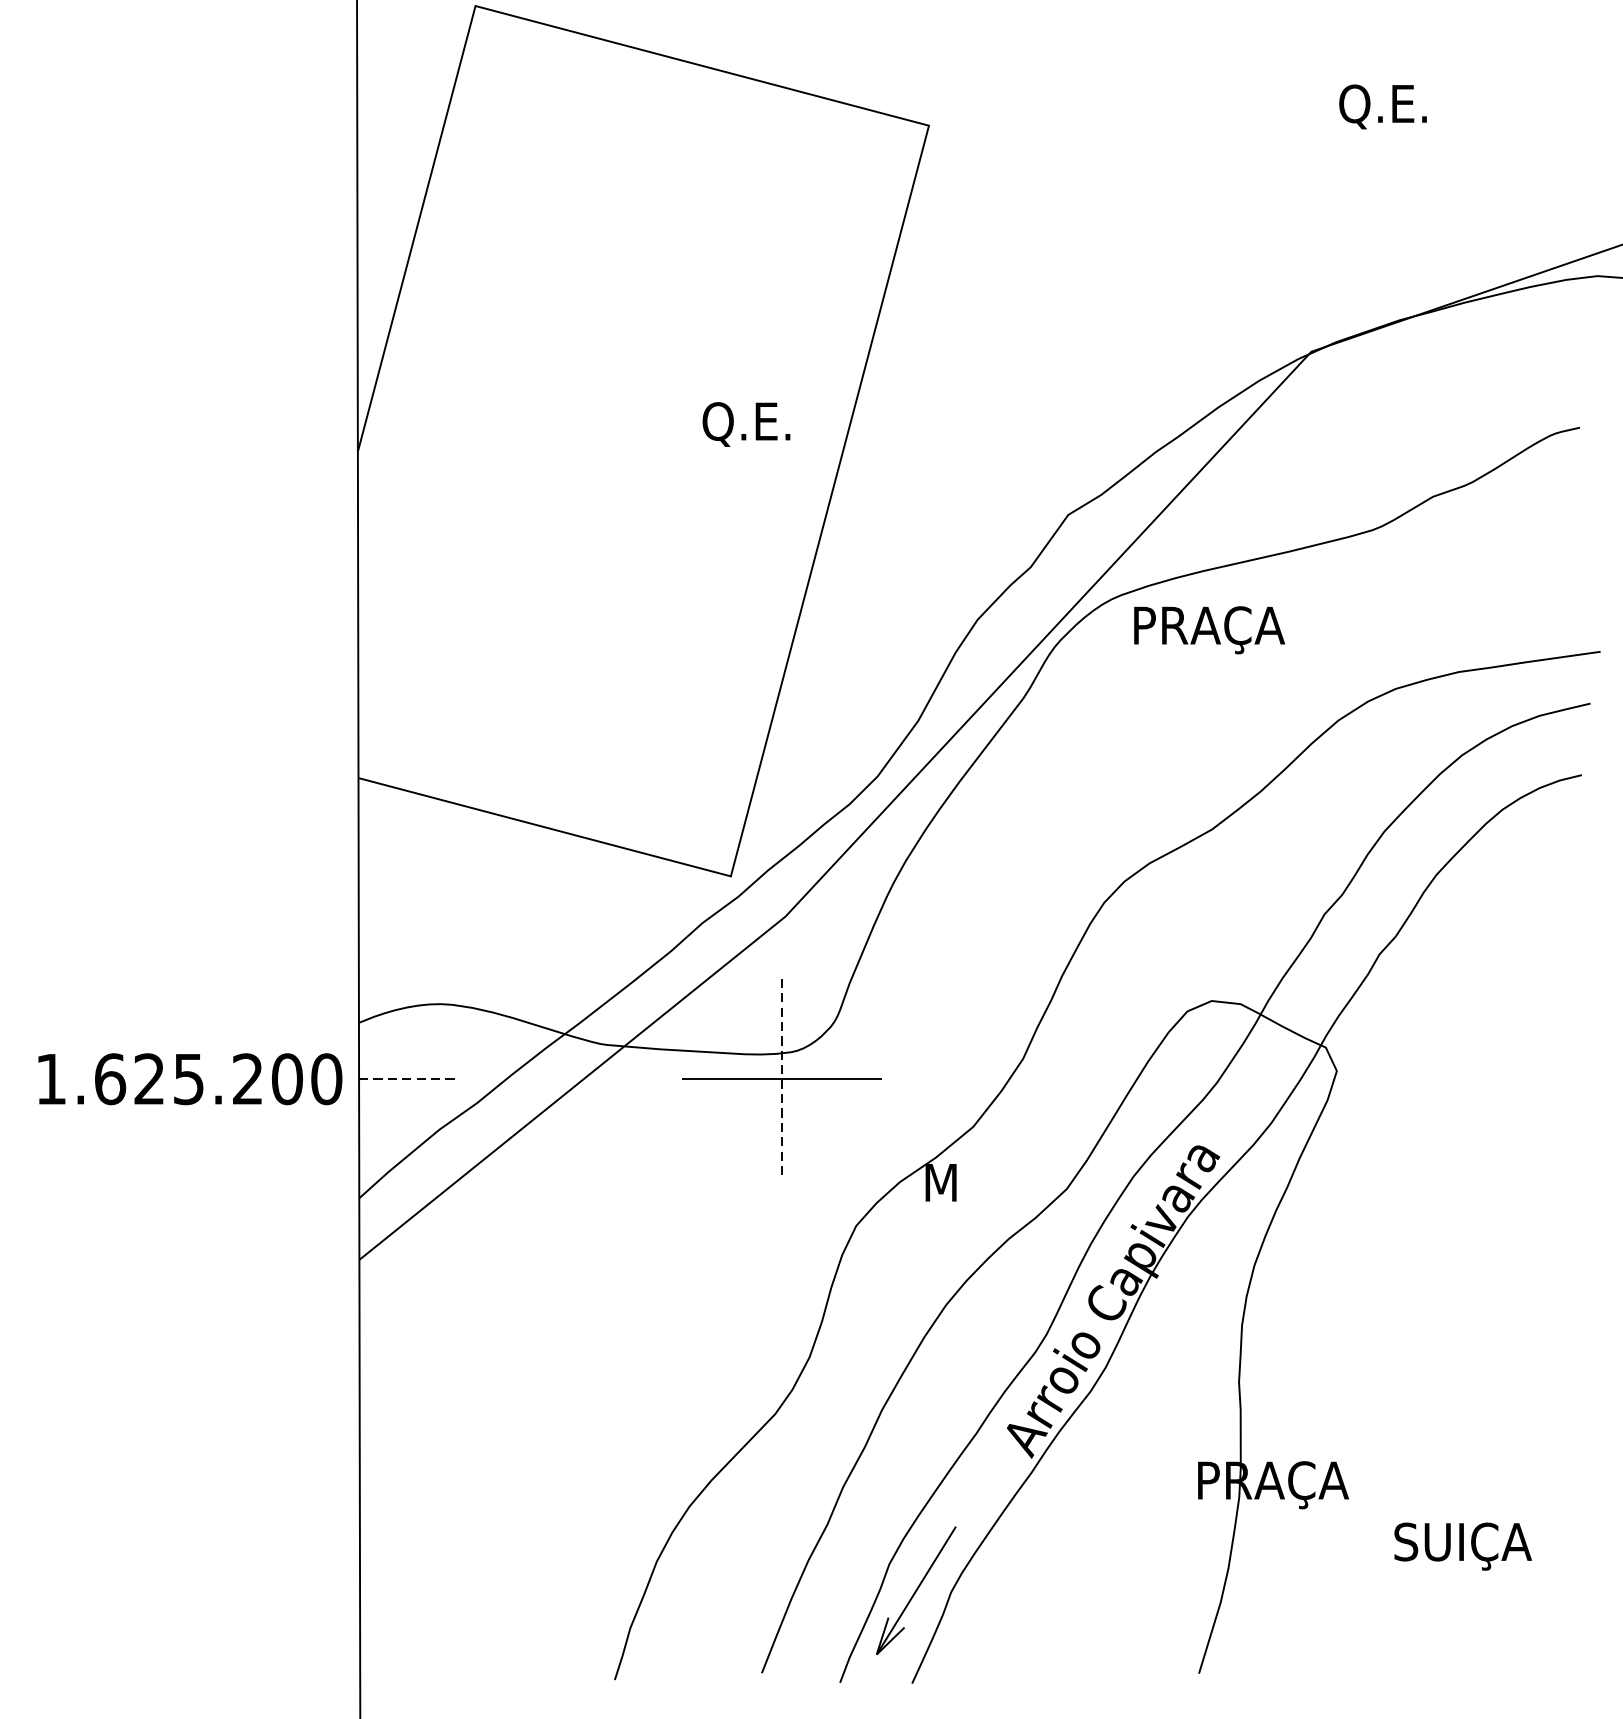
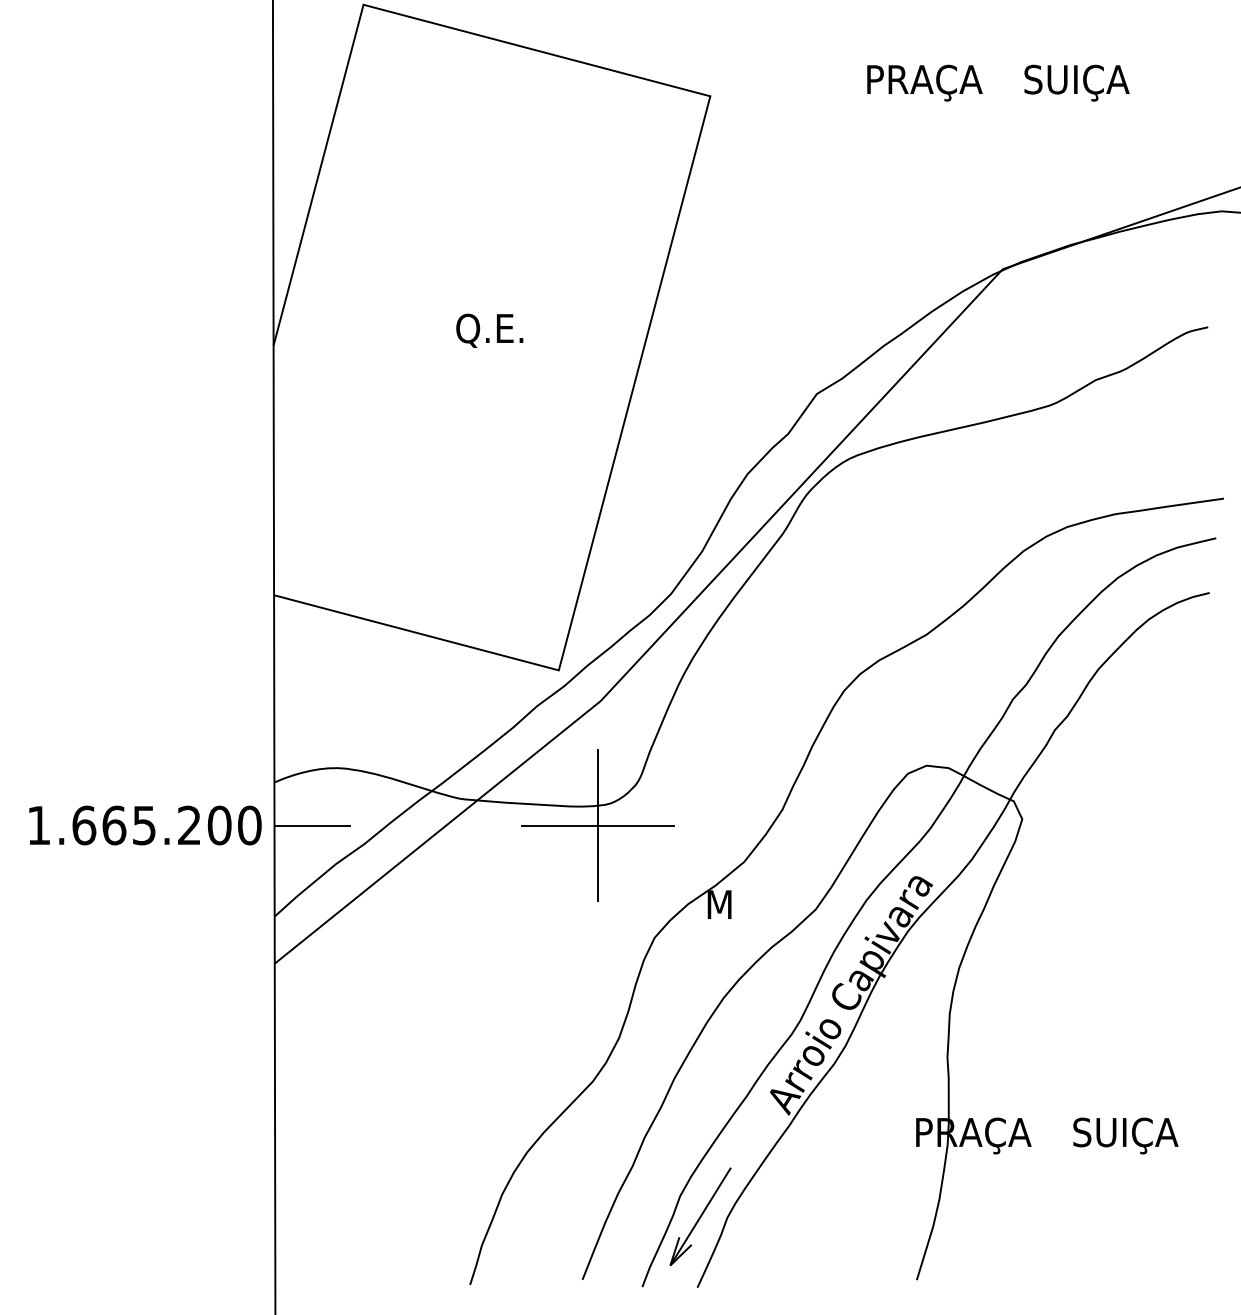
text: (1407, 107) -> (1076, 82), Q.E. -> SUIÇA
text: (746, 424) -> (489, 330), moved
text: (1209, 629) -> (924, 82), moved
text: (149, 1079) -> (114, 825), 1.625.200 -> 1.665.200
line: (410, 1079) -> (313, 825), dashed -> solid
line: (781, 1079) -> (597, 825), dashed -> solid
text: (1462, 1545) -> (1125, 1135), moved

